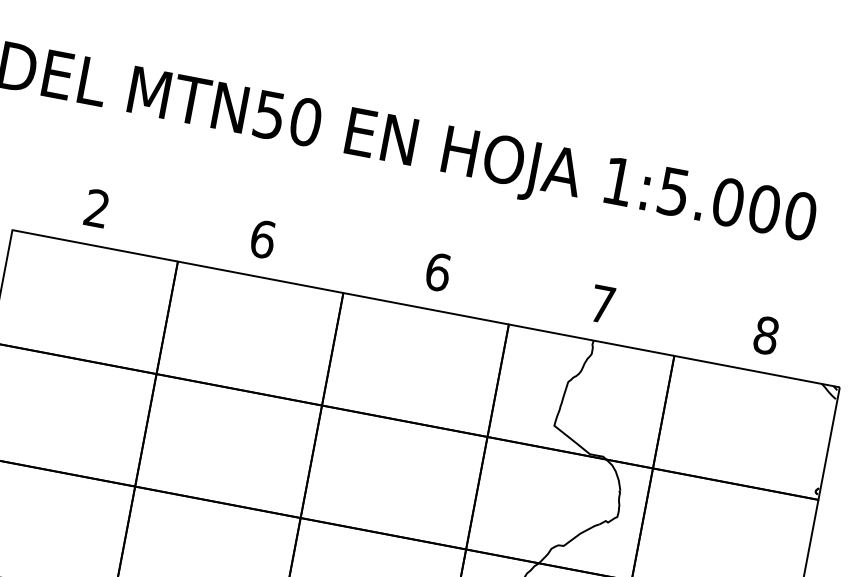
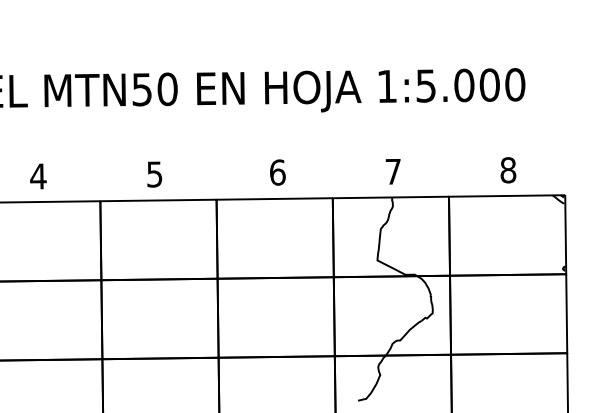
text: (97, 208) -> (38, 176), 2 -> 4
text: (262, 239) -> (154, 174), 6 -> 5

